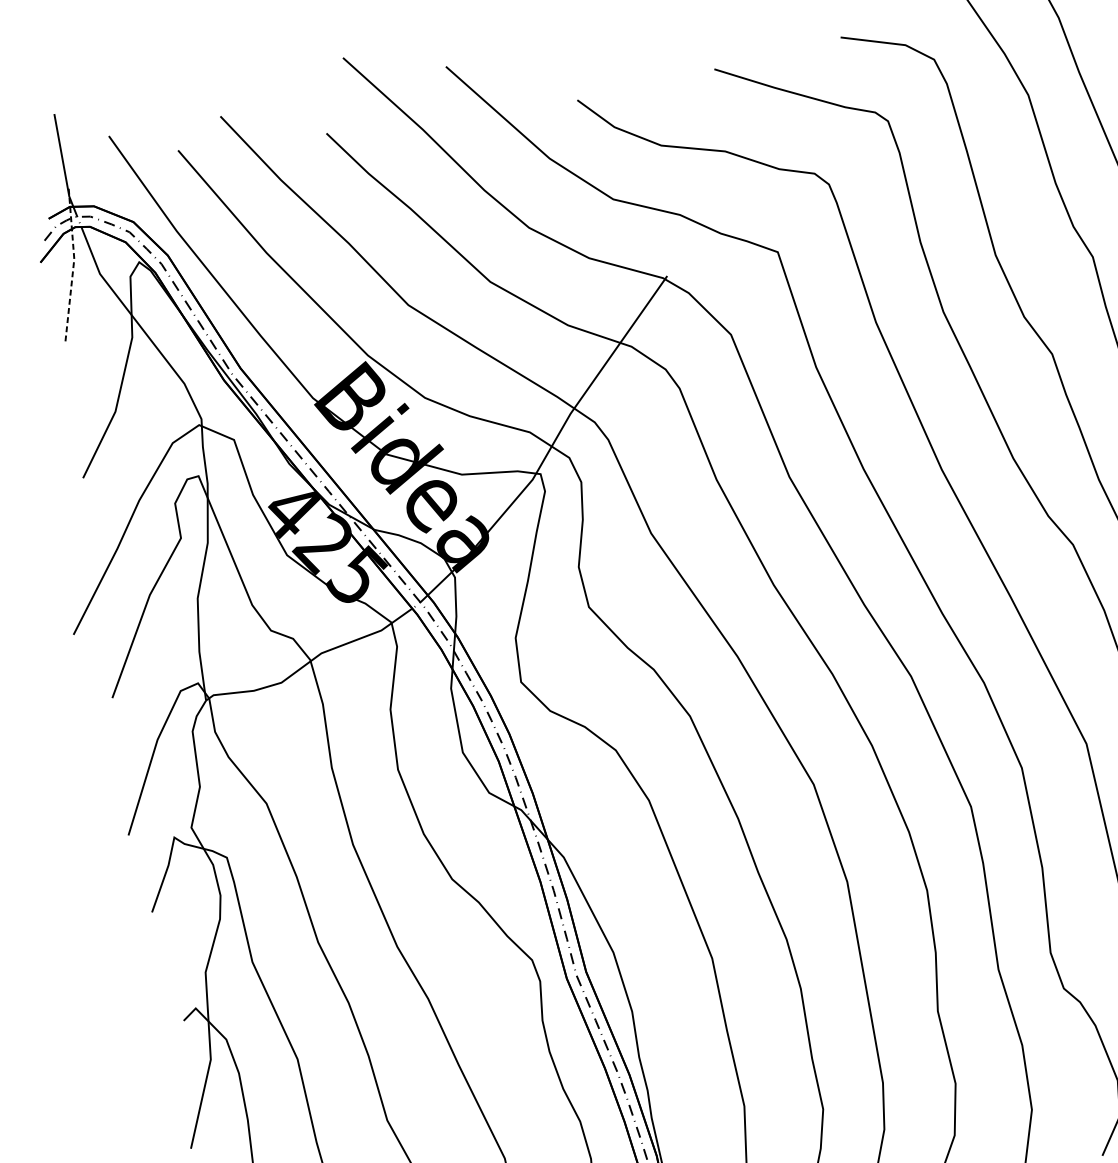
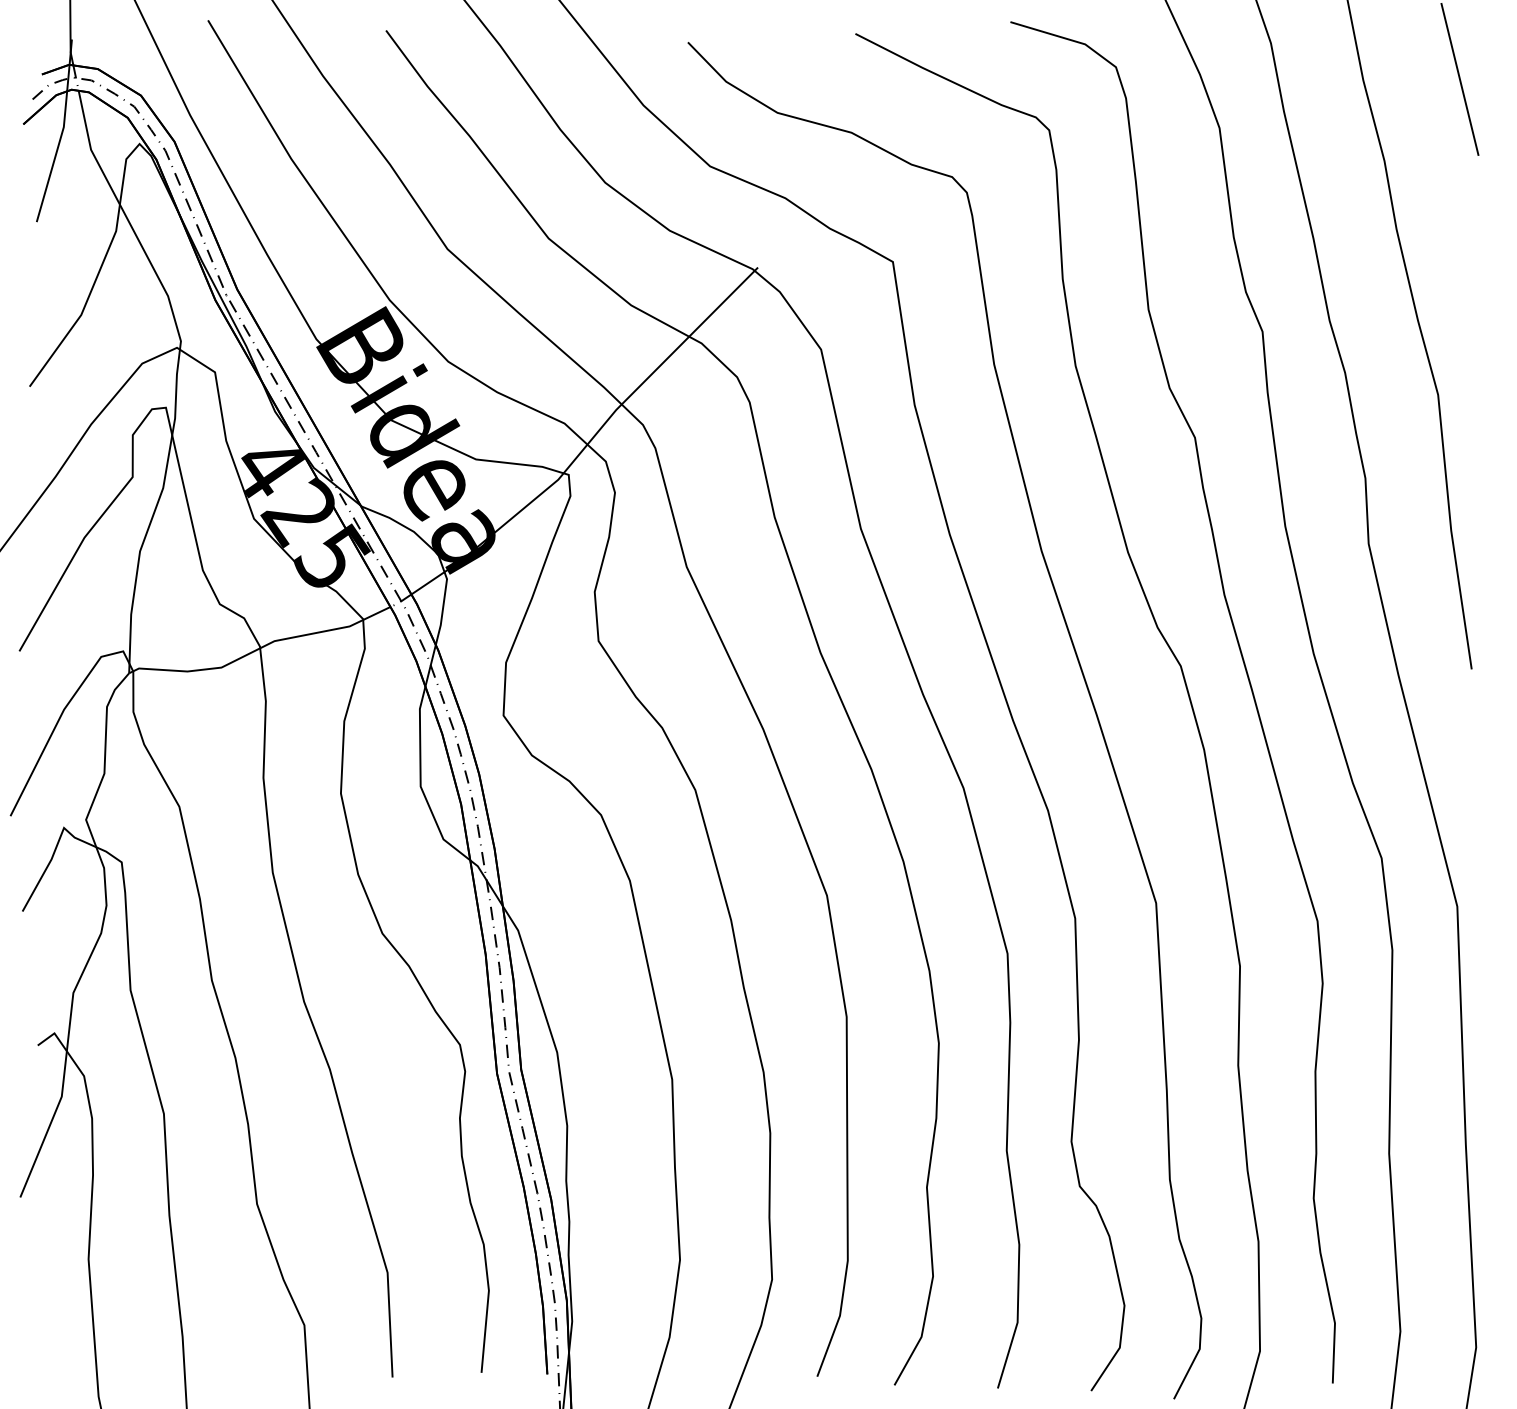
line: (73, 262) -> (62, 131), dashed -> solid

